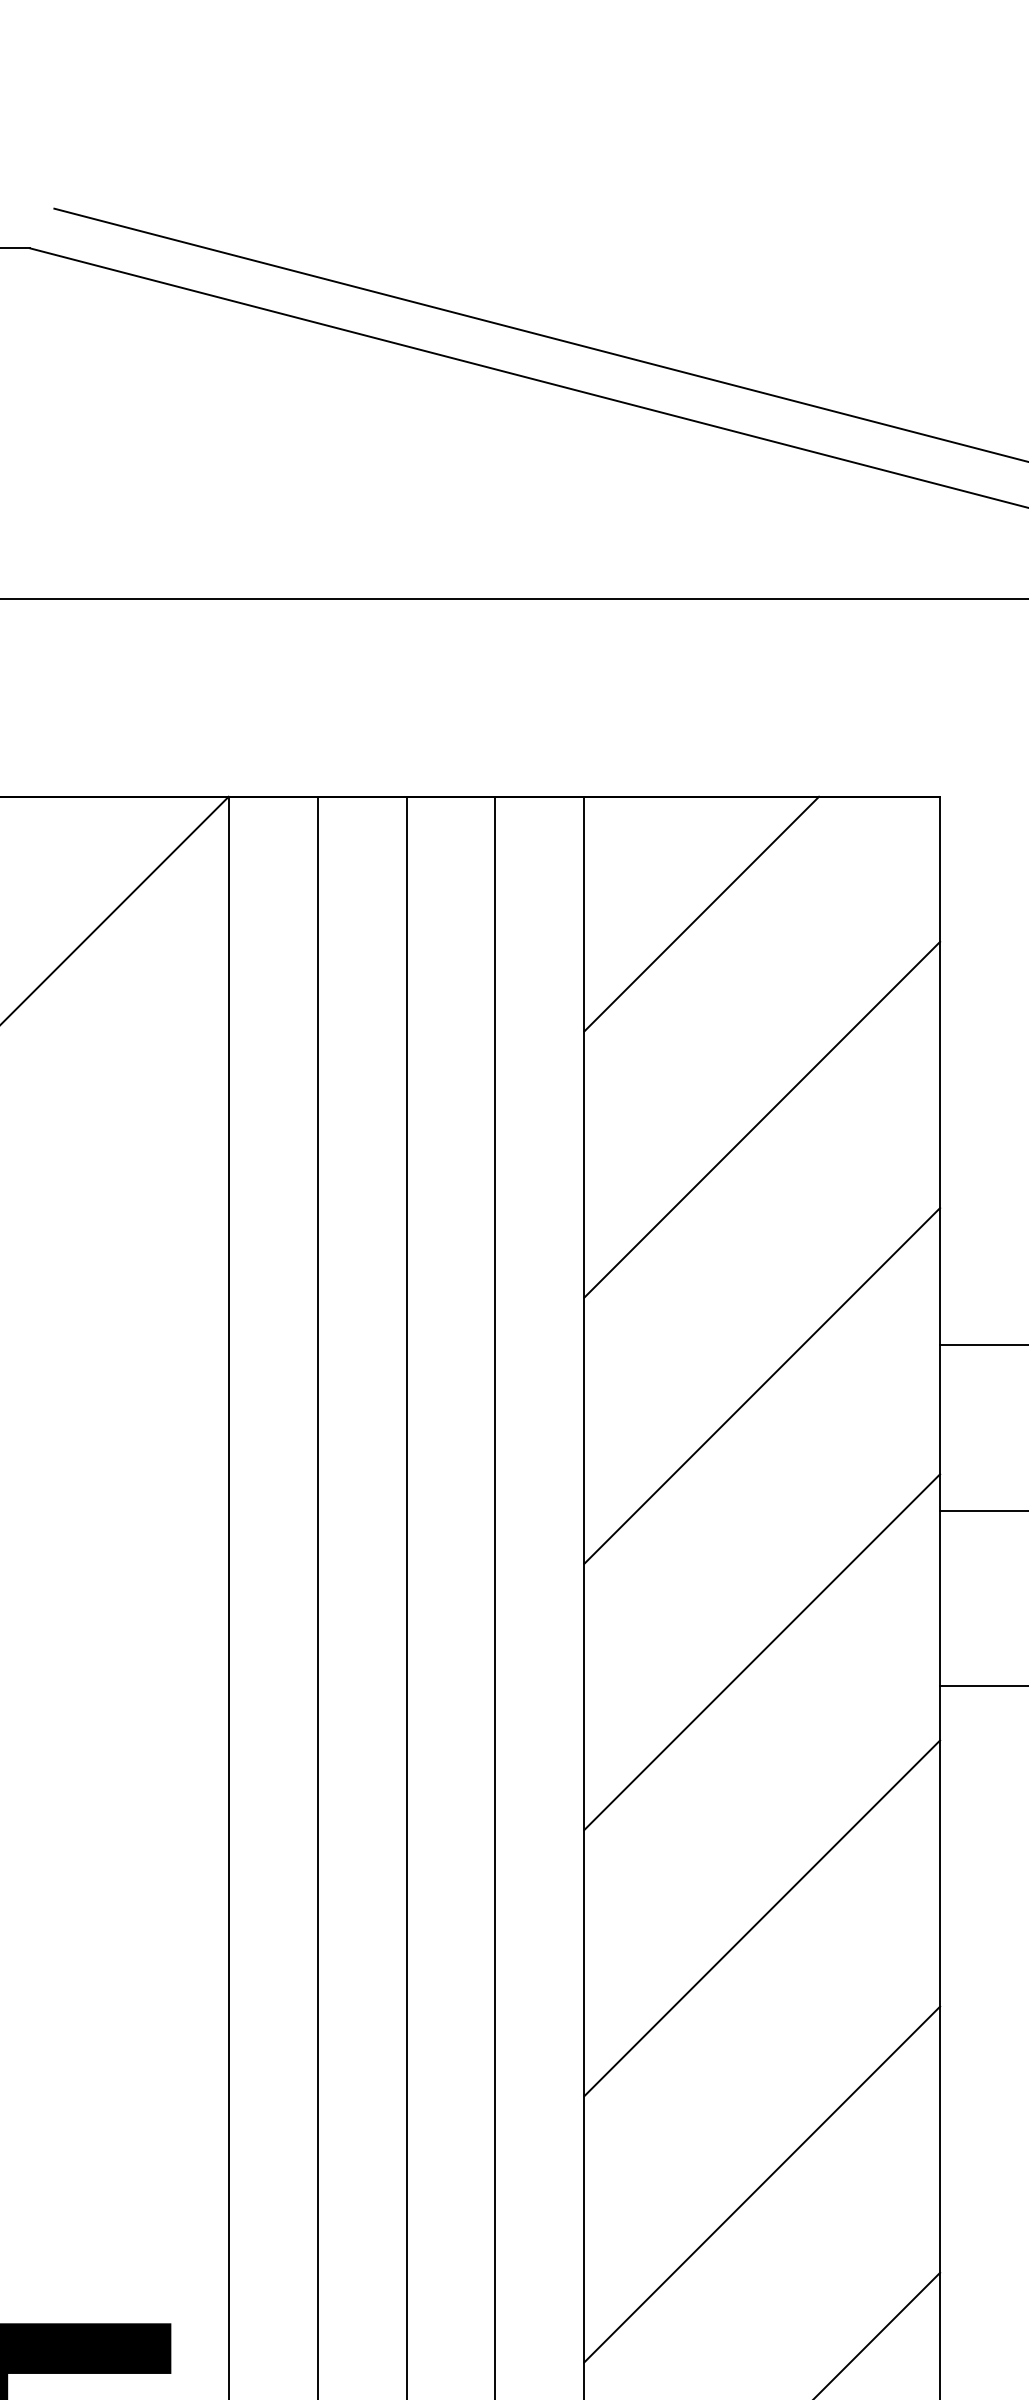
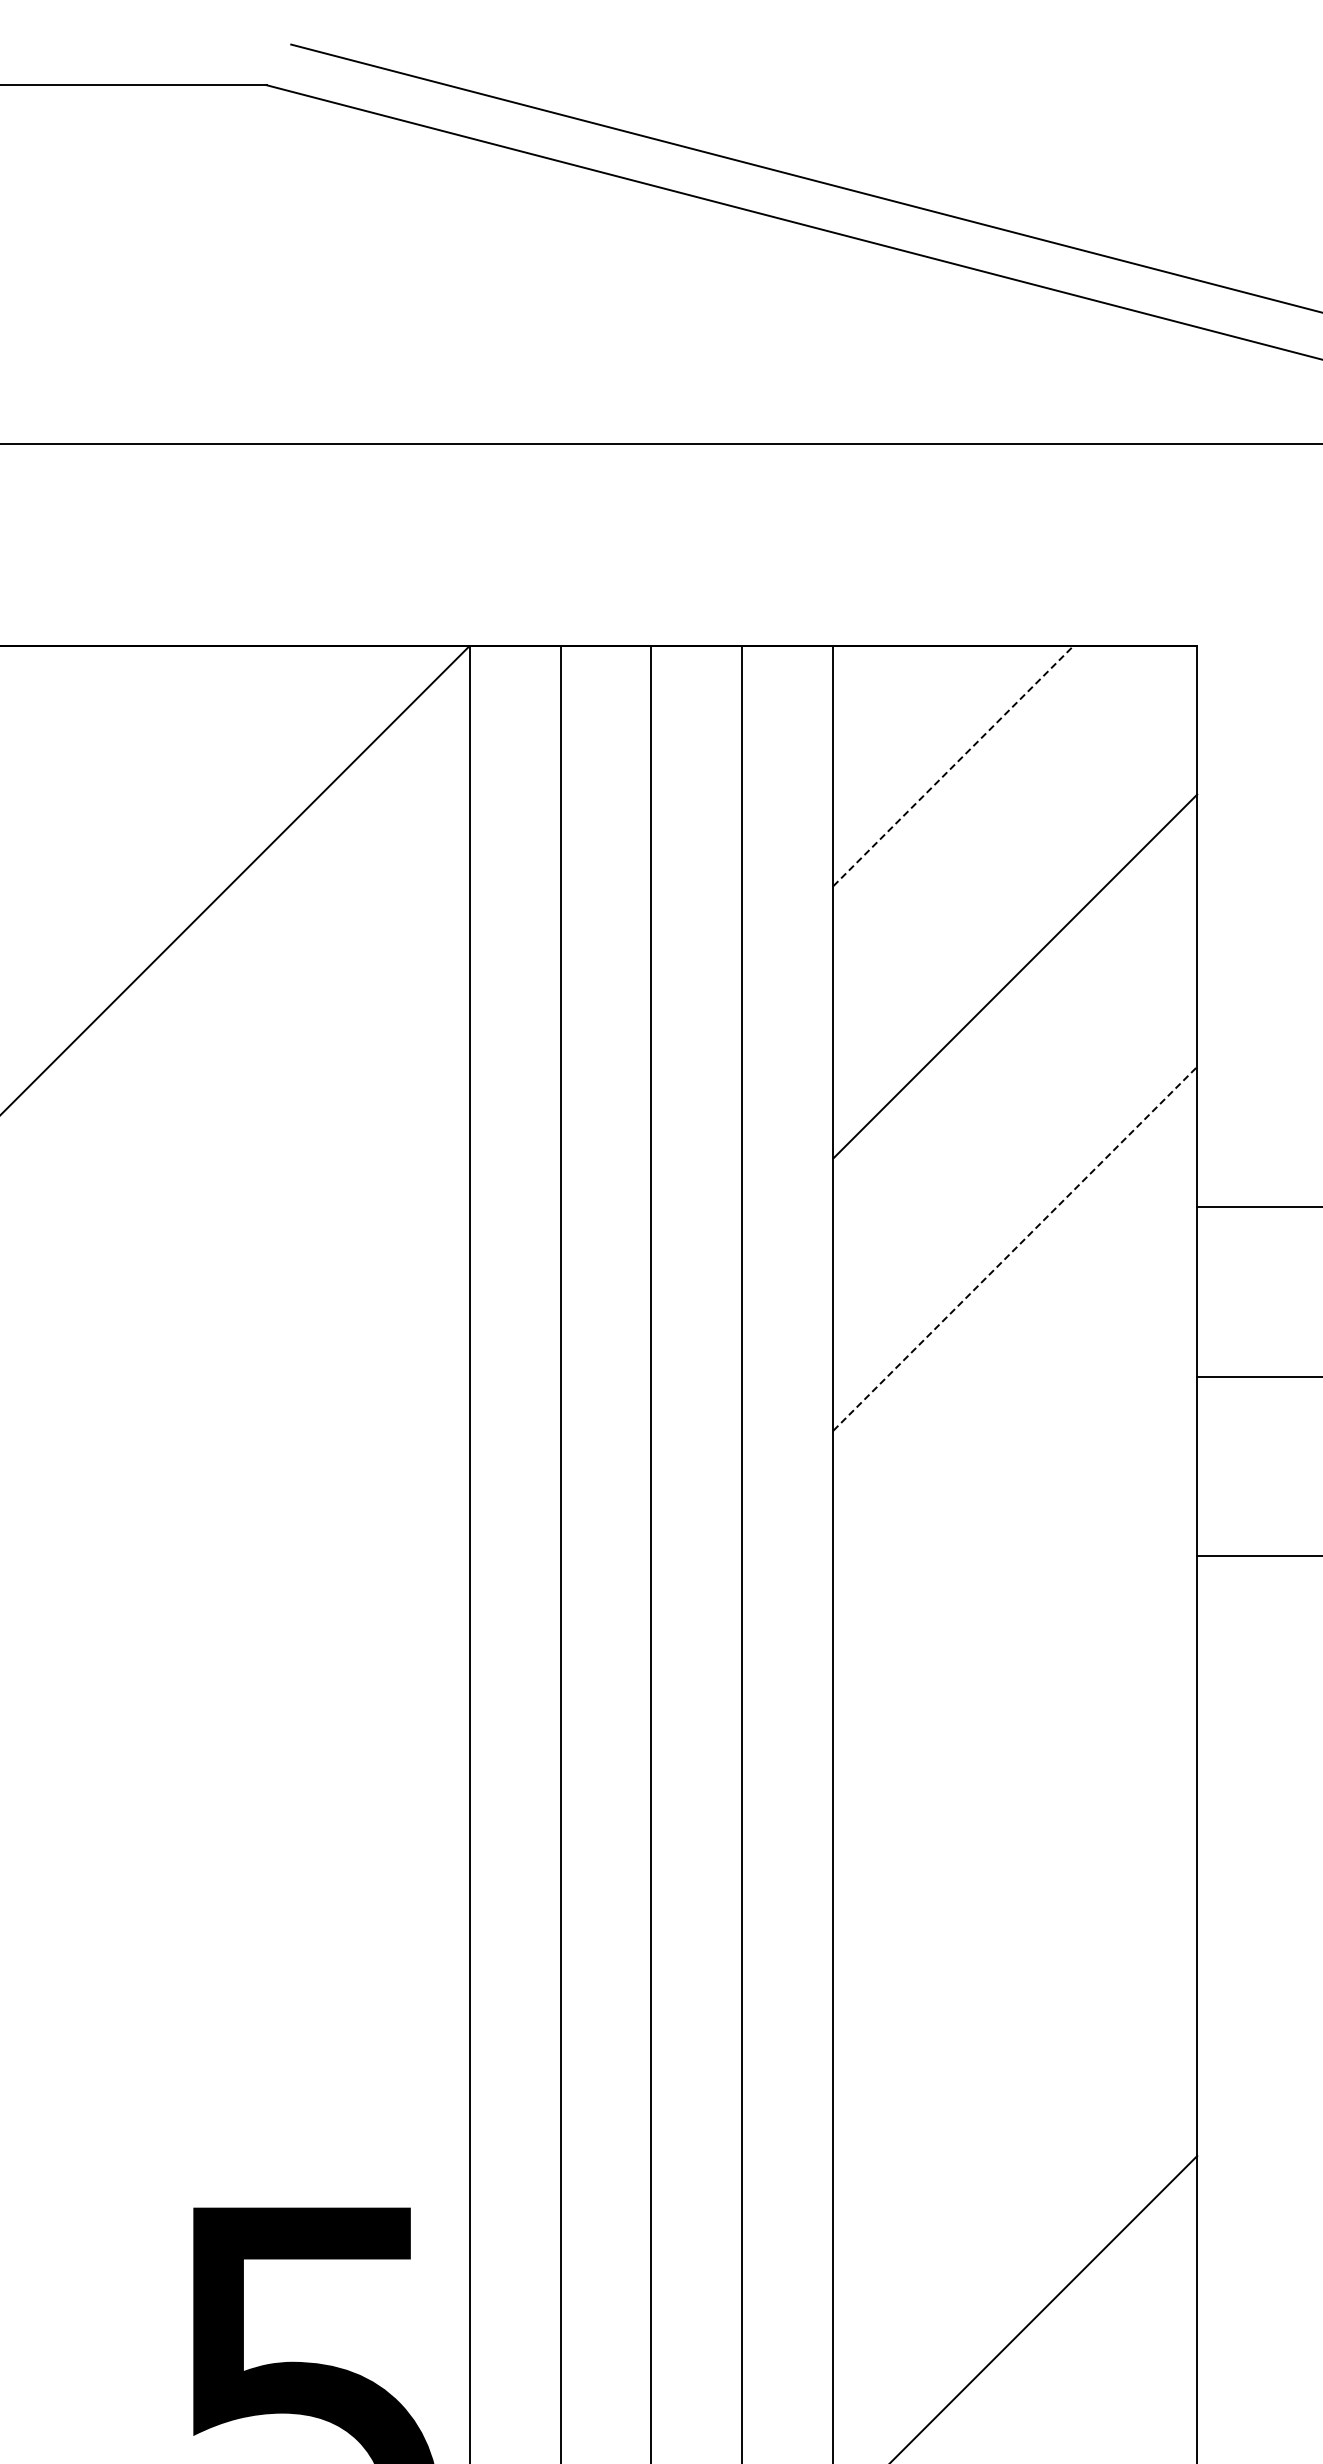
line: (701, 914) -> (953, 766), solid -> dashed
line: (762, 1385) -> (1015, 1248), solid -> dashed
line: (762, 1652) -> (1015, 1521), removed
line: (762, 1918) -> (1015, 1793), removed
line: (762, 2184) -> (1015, 2065), removed

